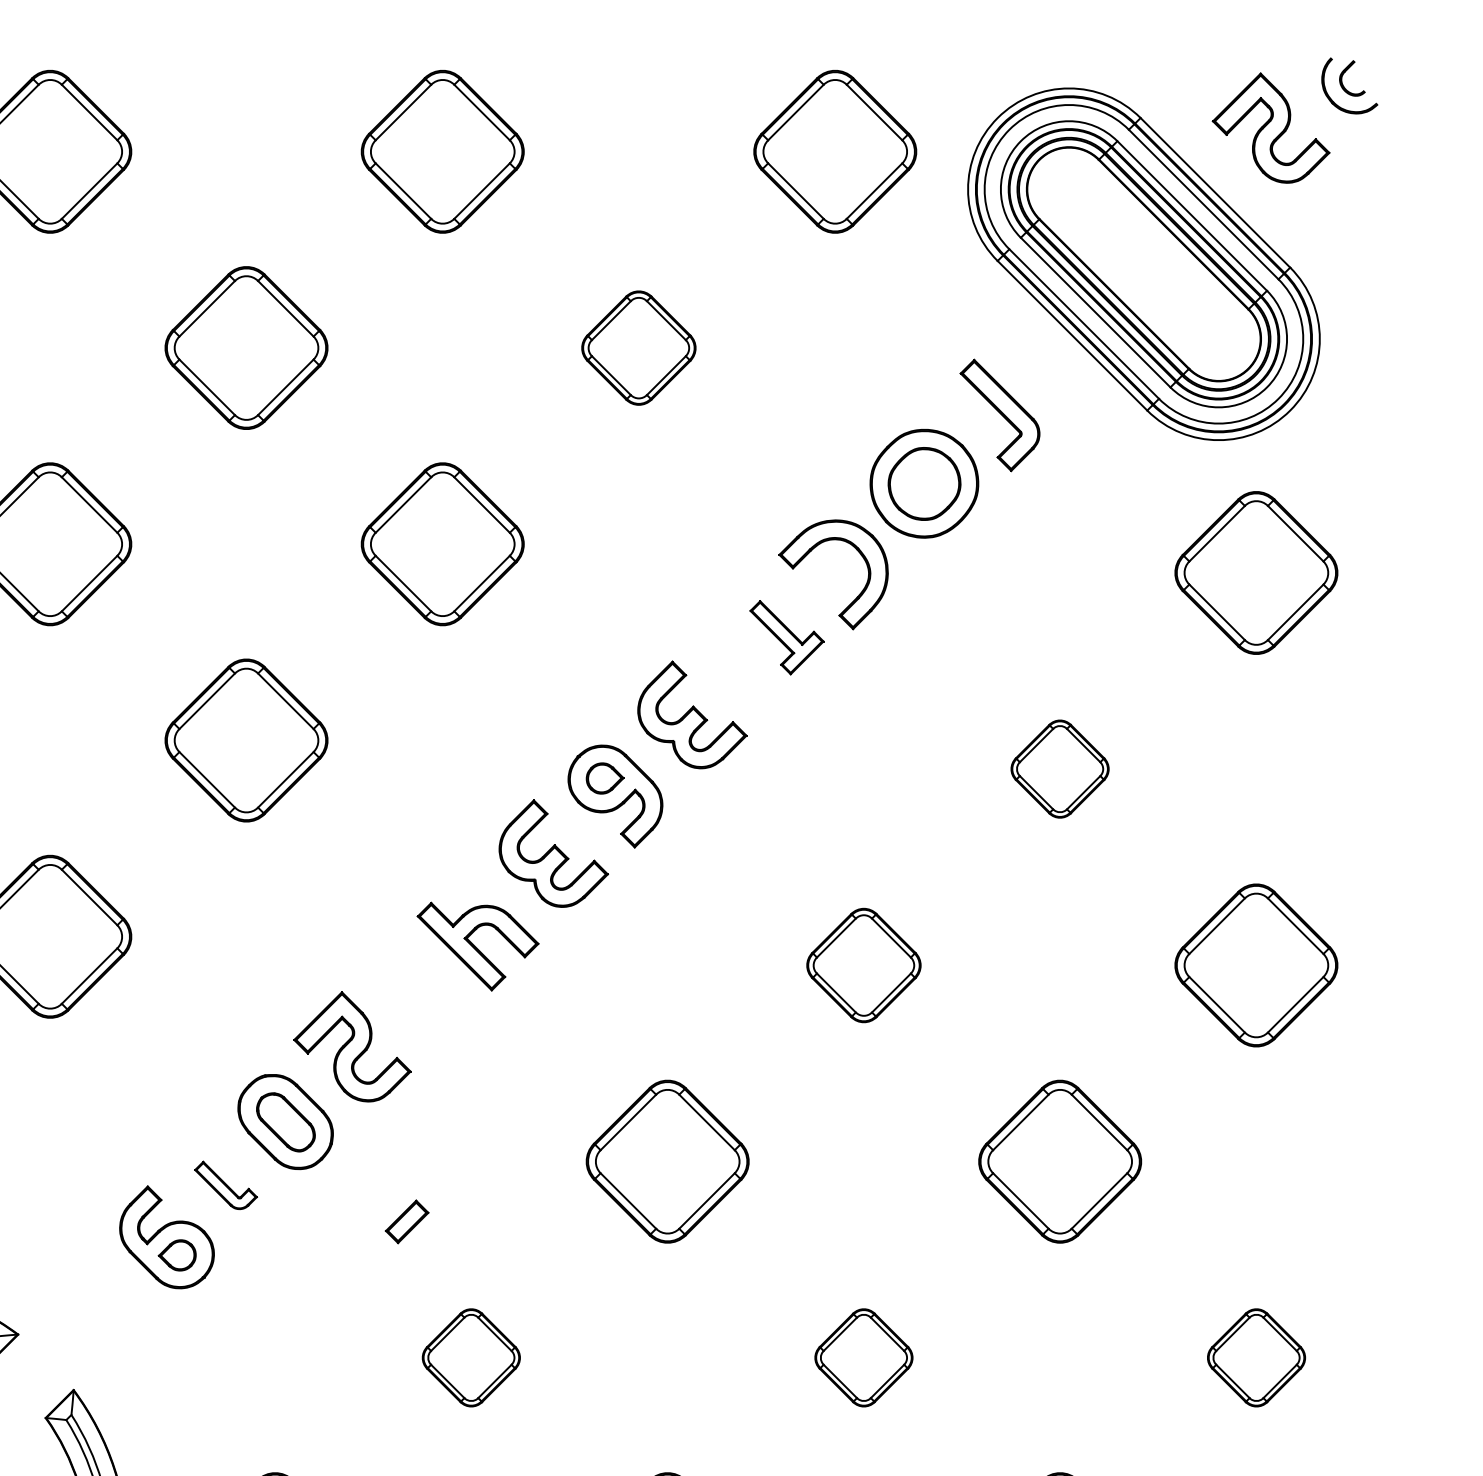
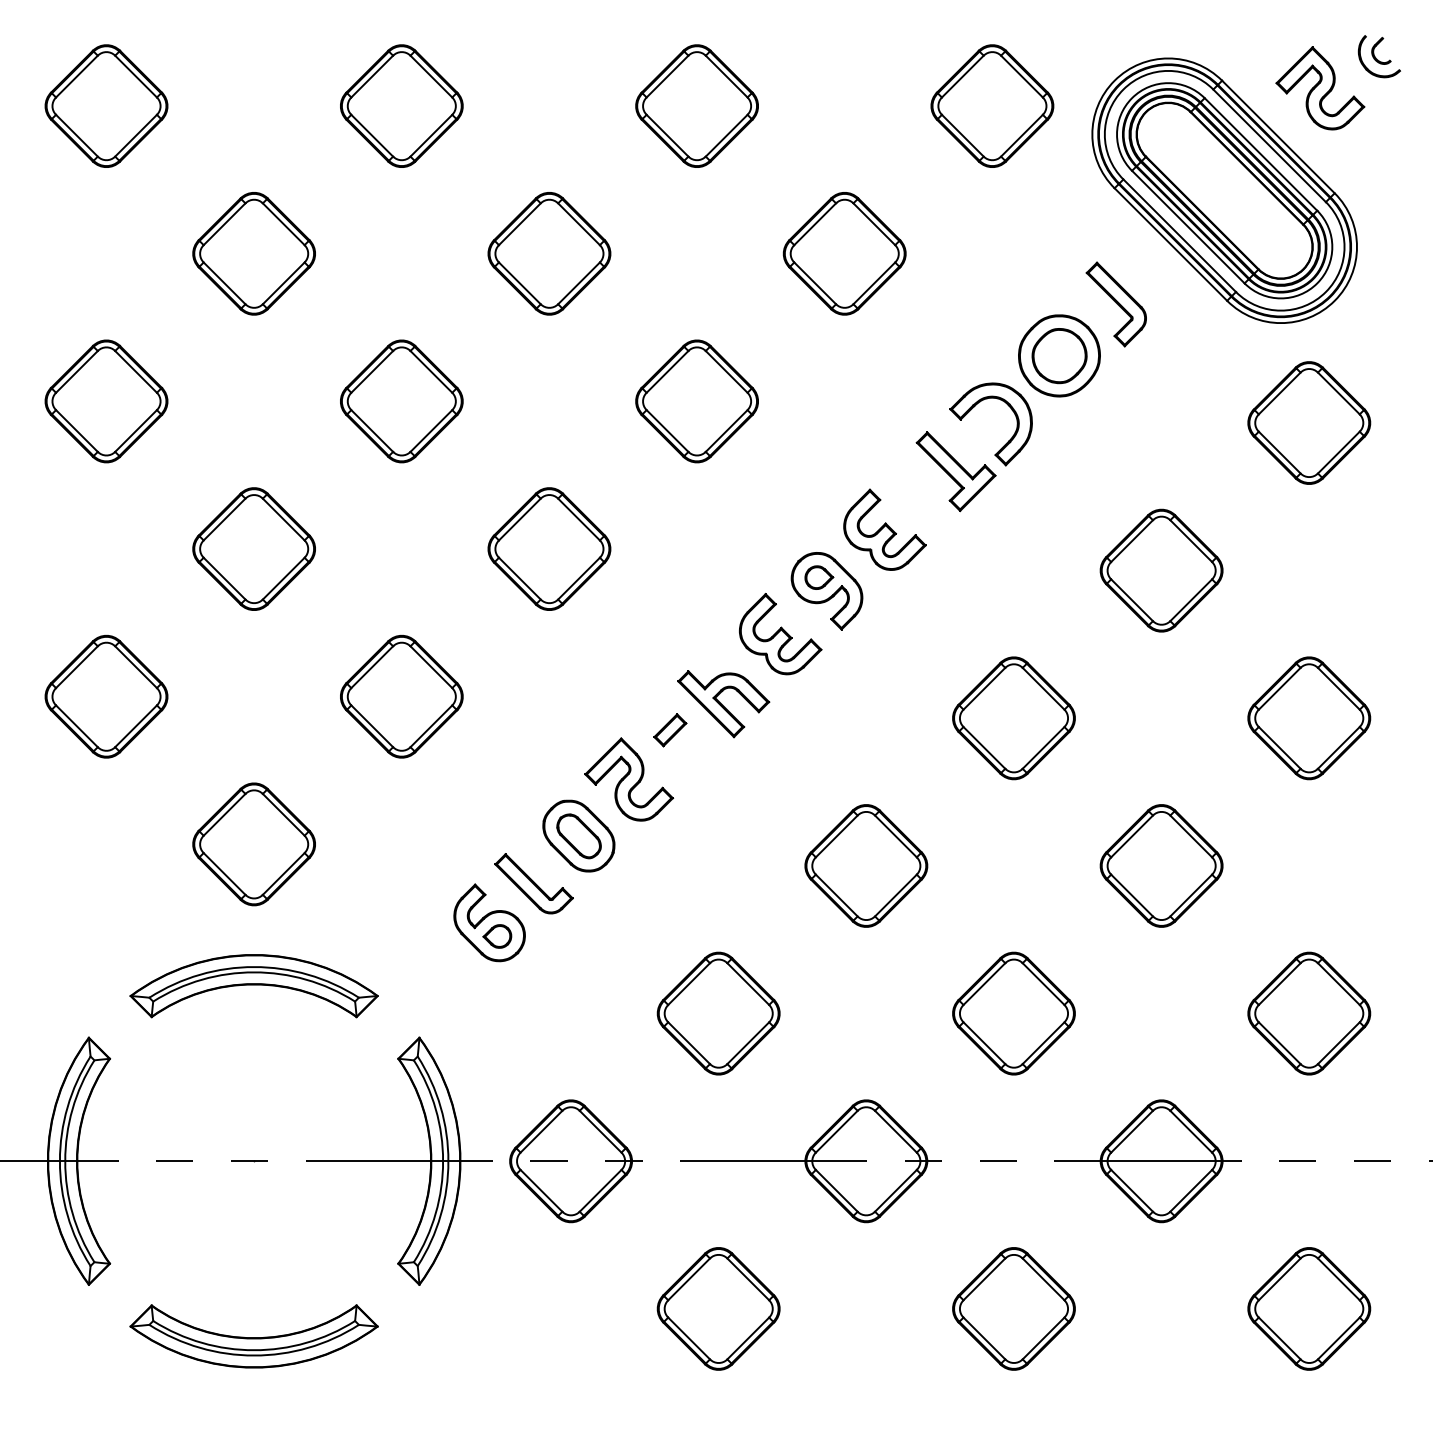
part: (638, 347) -> (844, 253), size x1.43
part: (786, 637) -> (955, 471), size x1.43
part: (1059, 768) -> (1161, 570), size x1.67
part: (863, 965) -> (1013, 718), size x1.43
part: (225, 1184) -> (533, 883), size x1.67
part: (407, 1222) -> (670, 730), moved
part: (471, 1357) -> (718, 1013), size x1.67
part: (863, 1357) -> (1013, 1013), size x1.67
part: (1256, 1357) -> (1309, 1013), size x1.67

